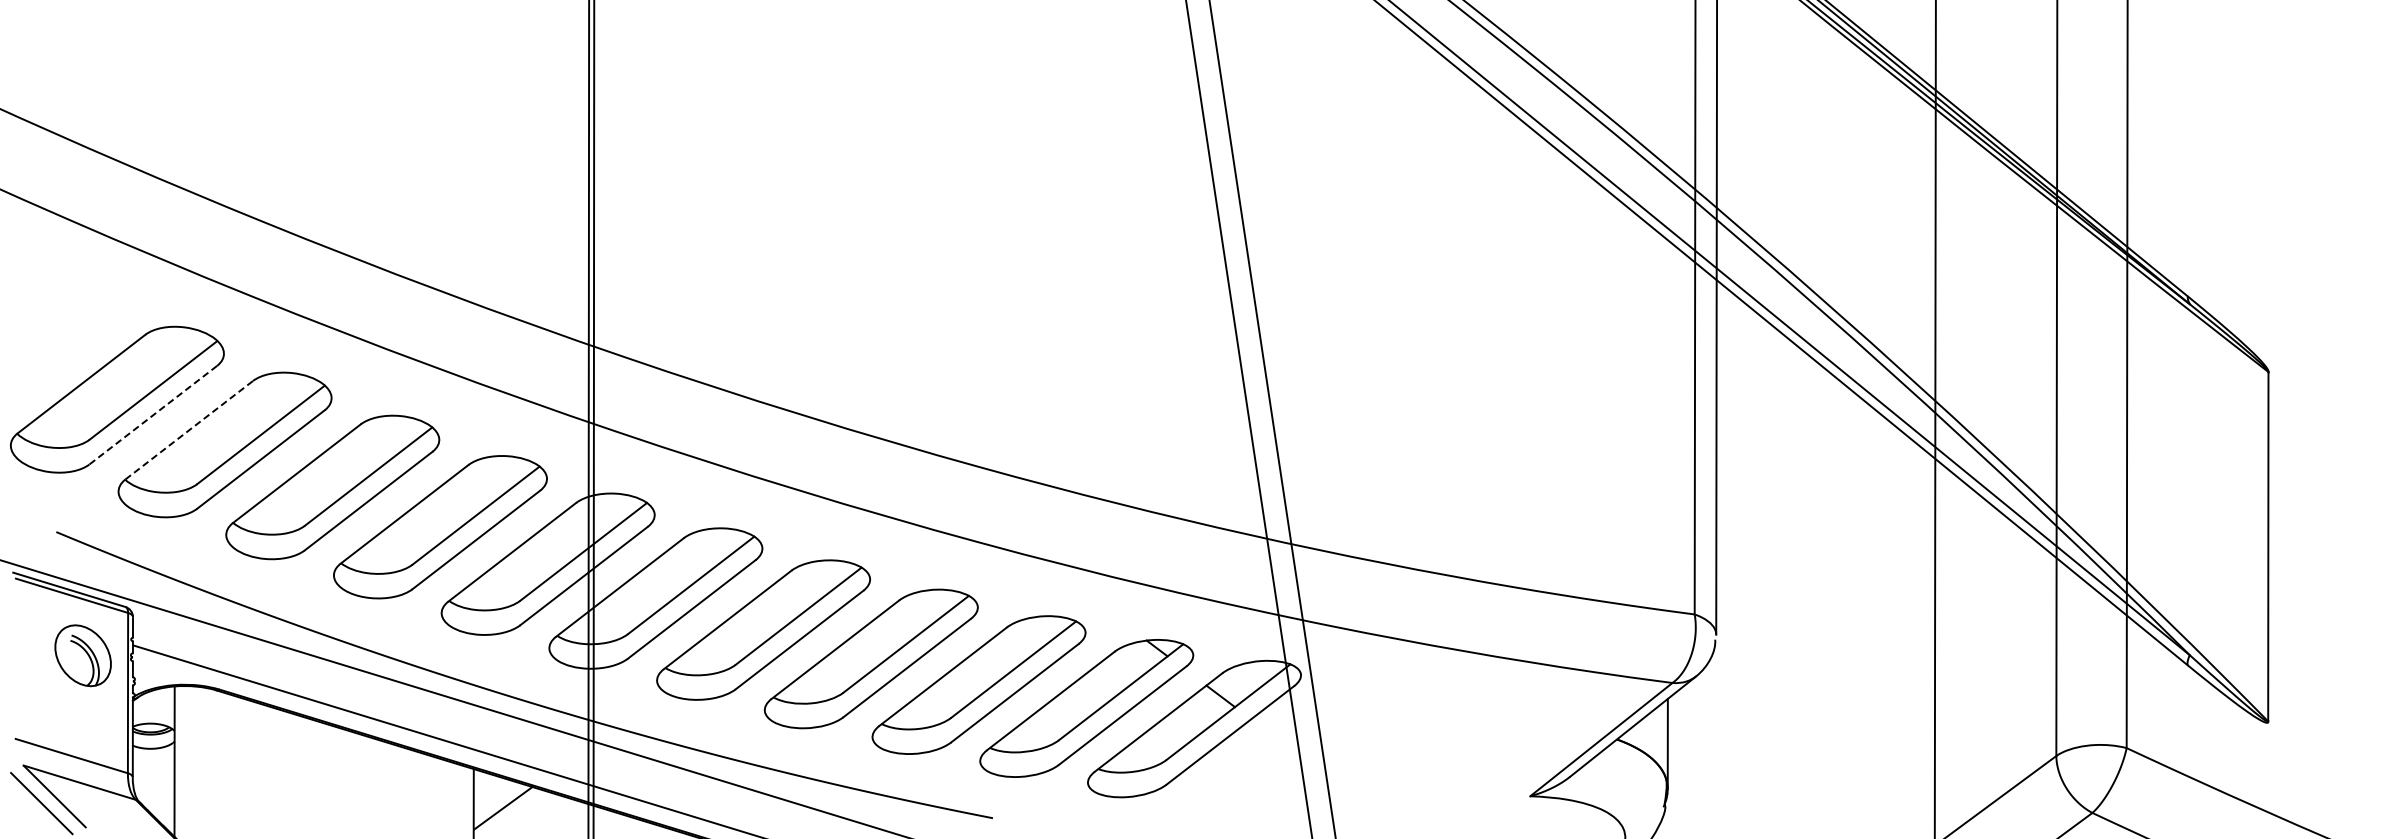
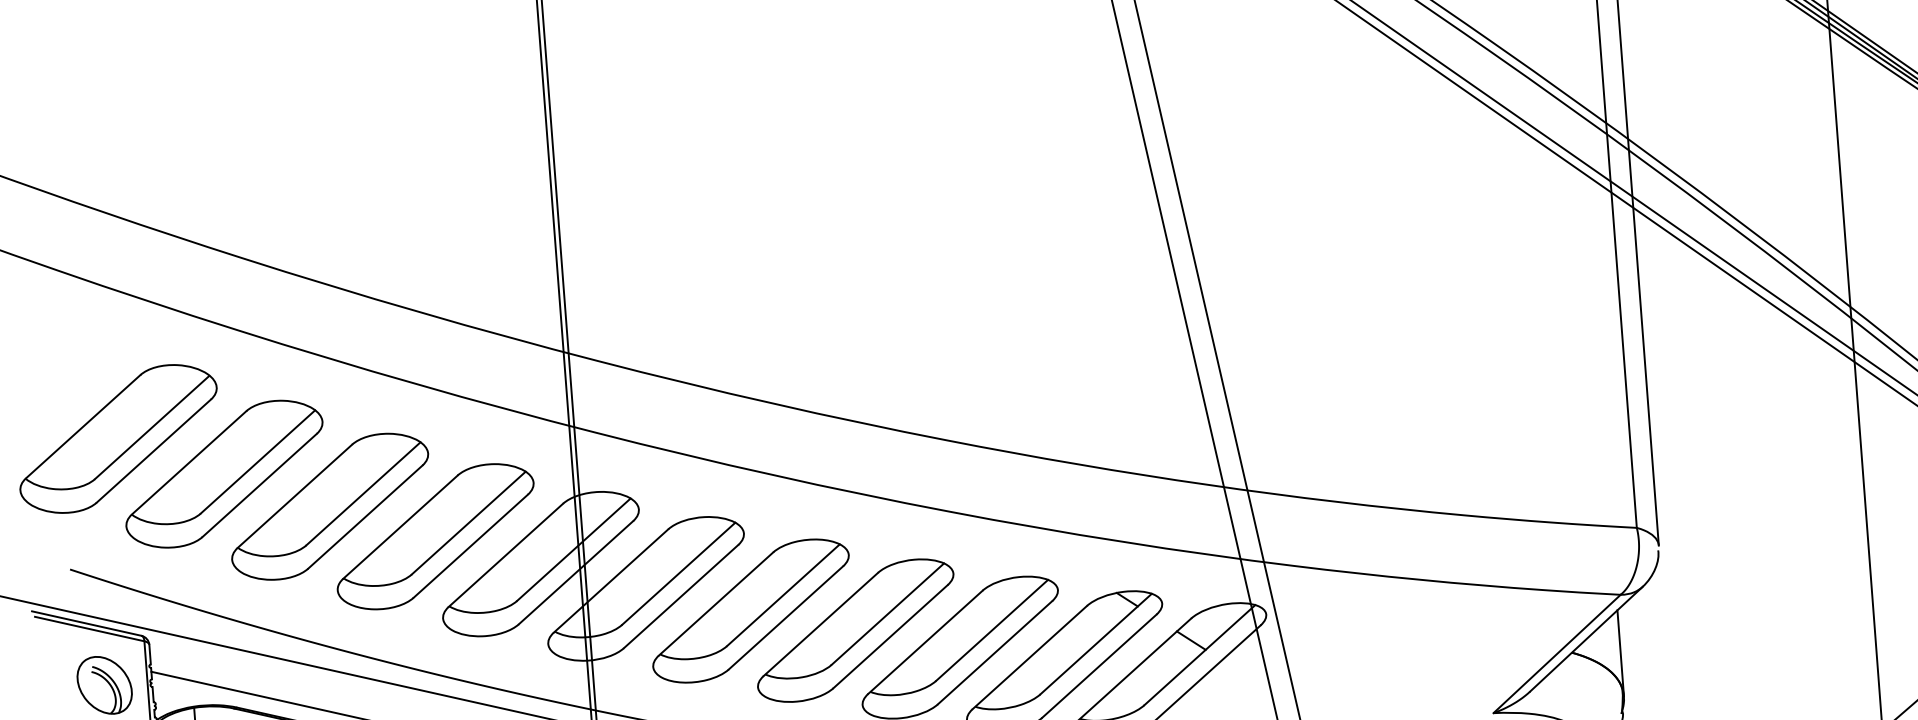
line: (153, 415) -> (154, 451), dashed -> solid
line: (189, 430) -> (189, 462), dashed -> solid

